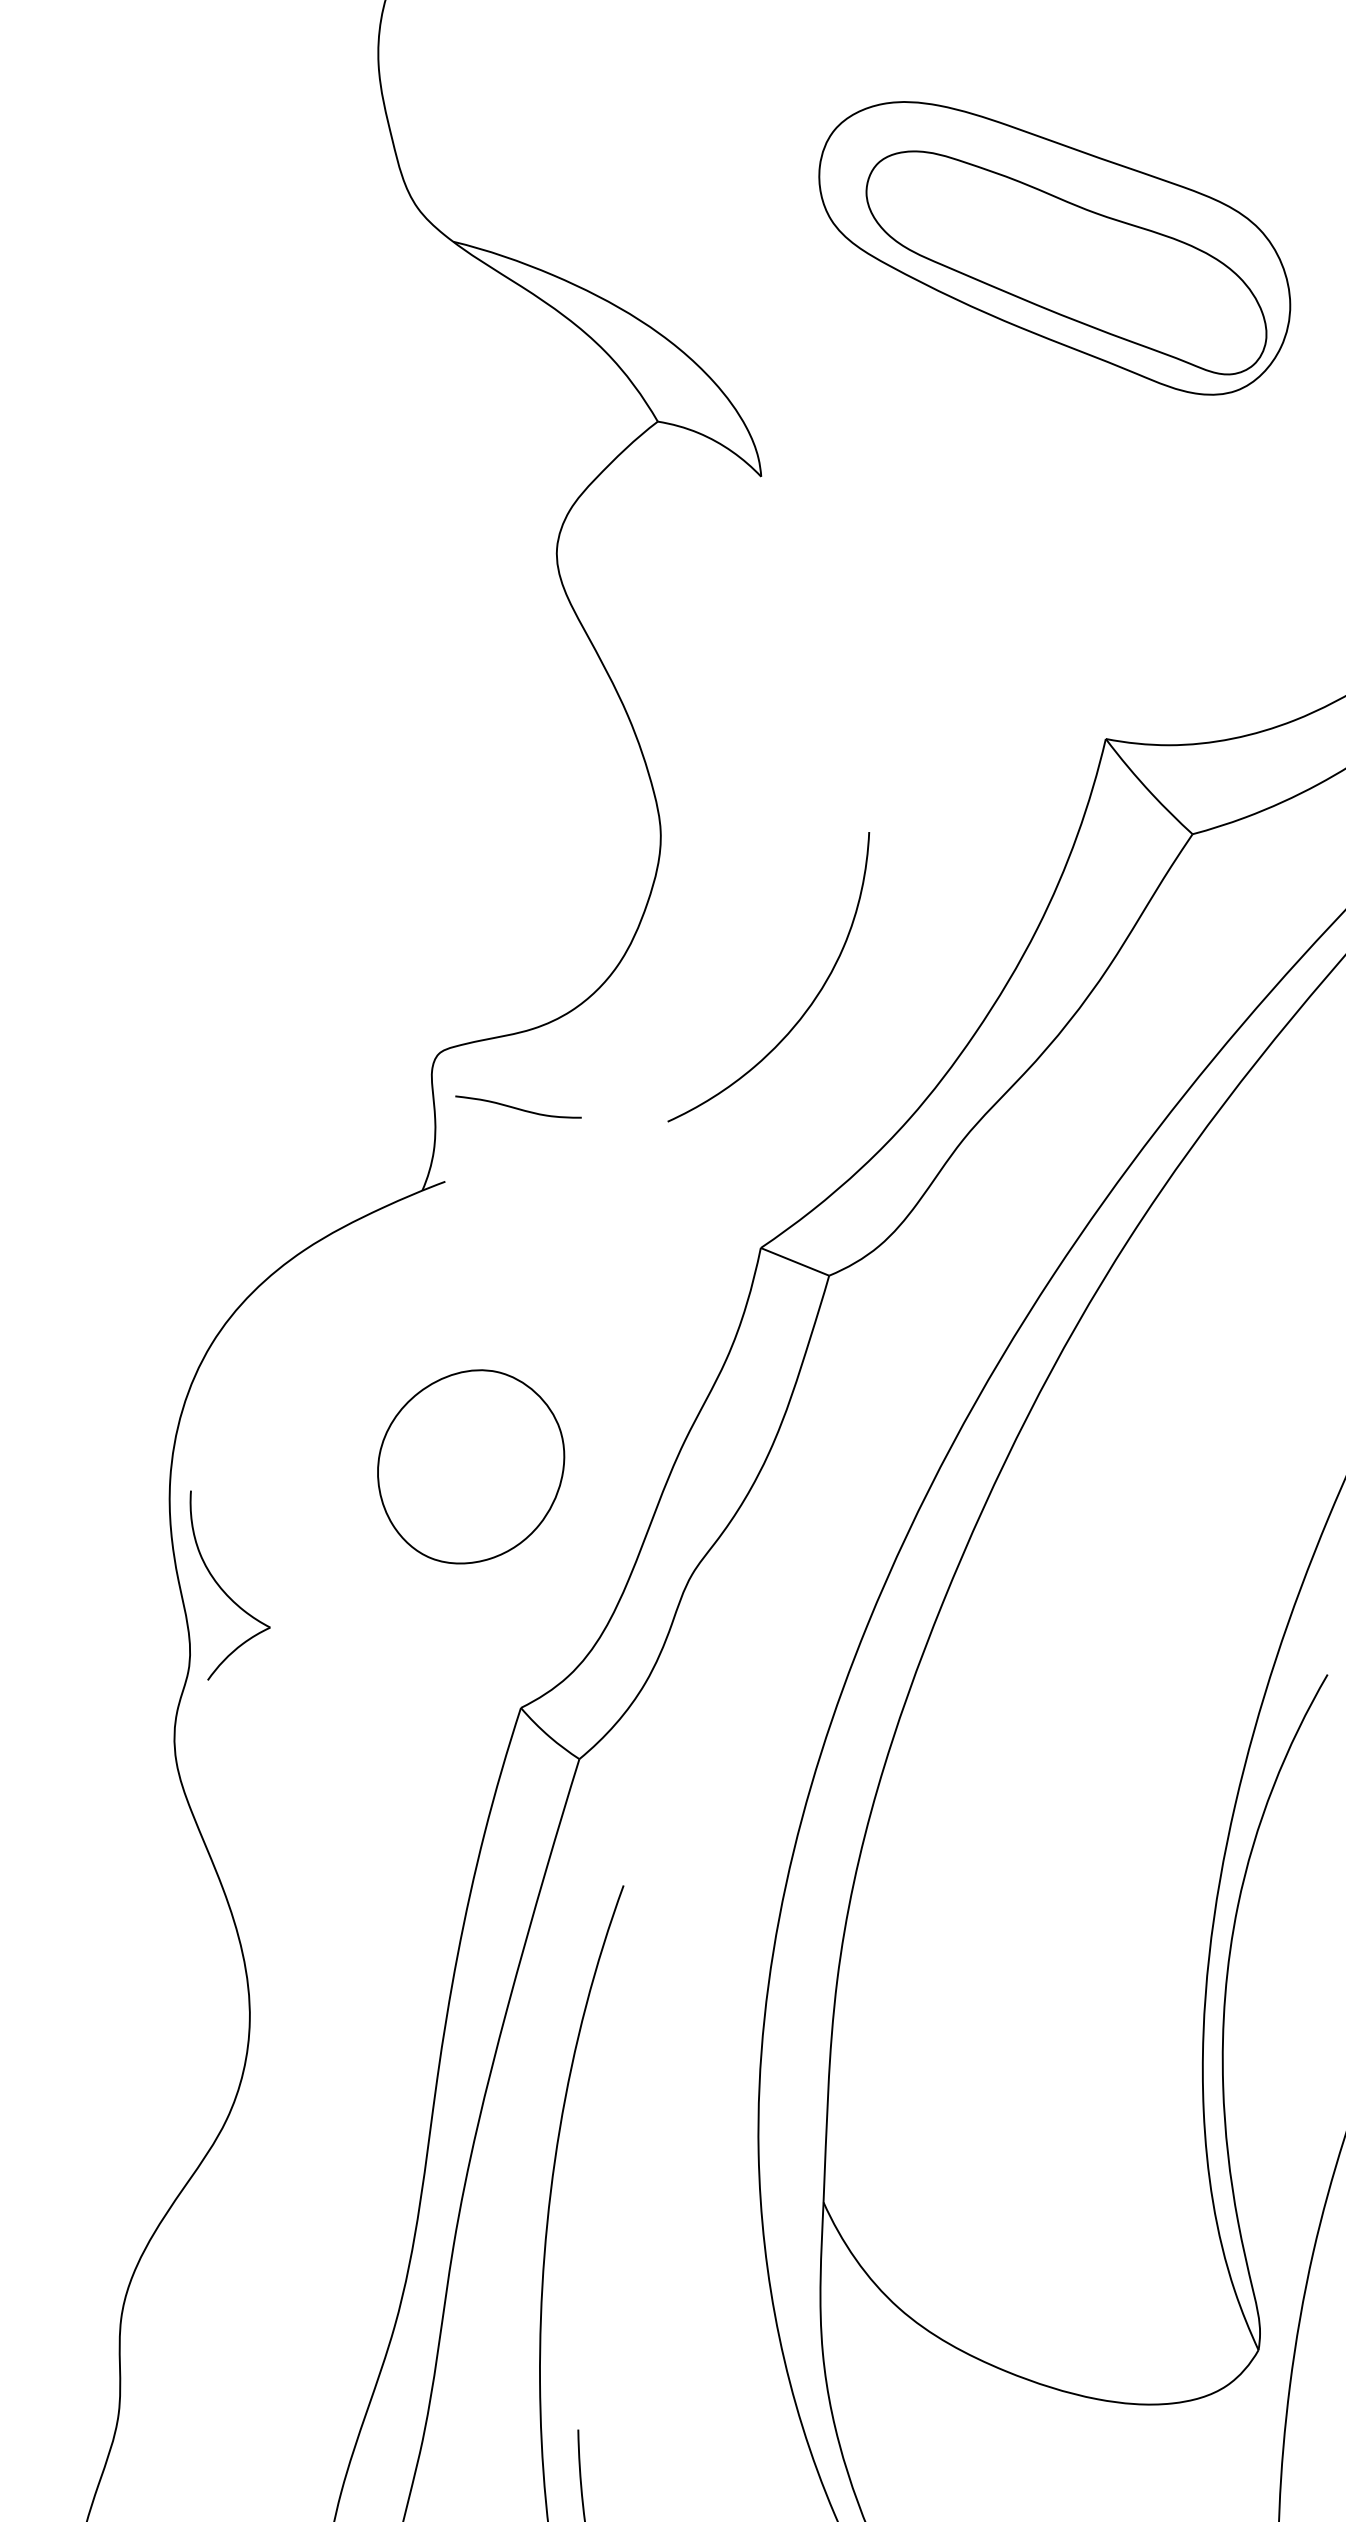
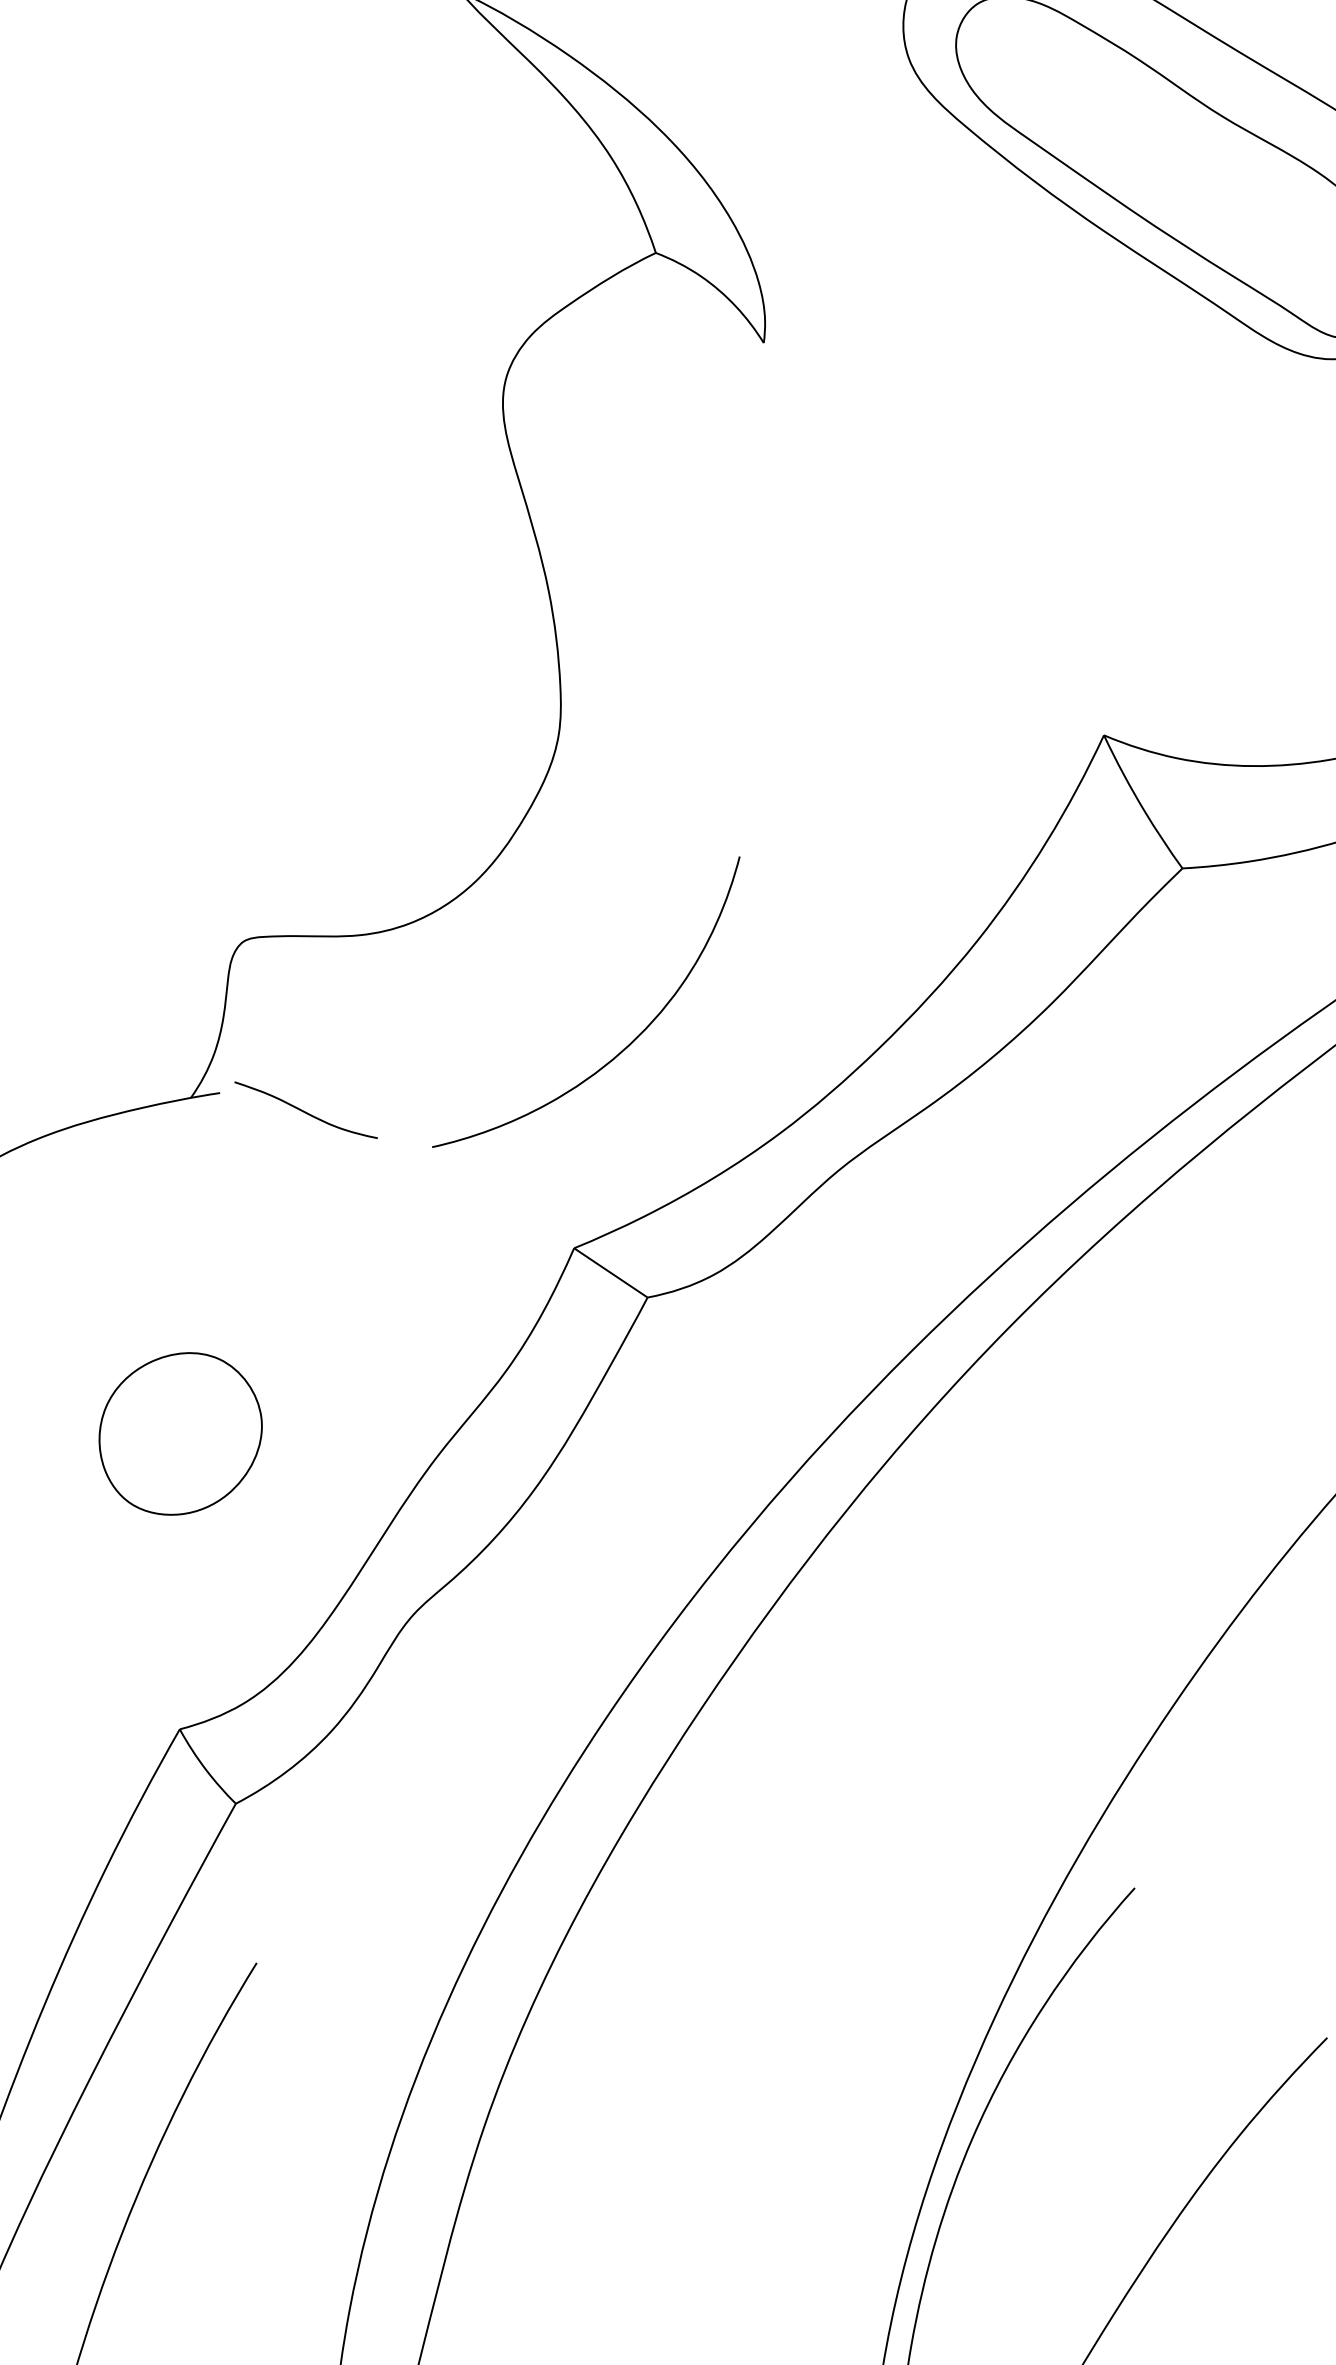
curve: (808, 1006) -> (625, 1046), moved
curve: (517, 1107) -> (304, 1110), moved
part: (470, 1466) -> (179, 1433), size x0.71

